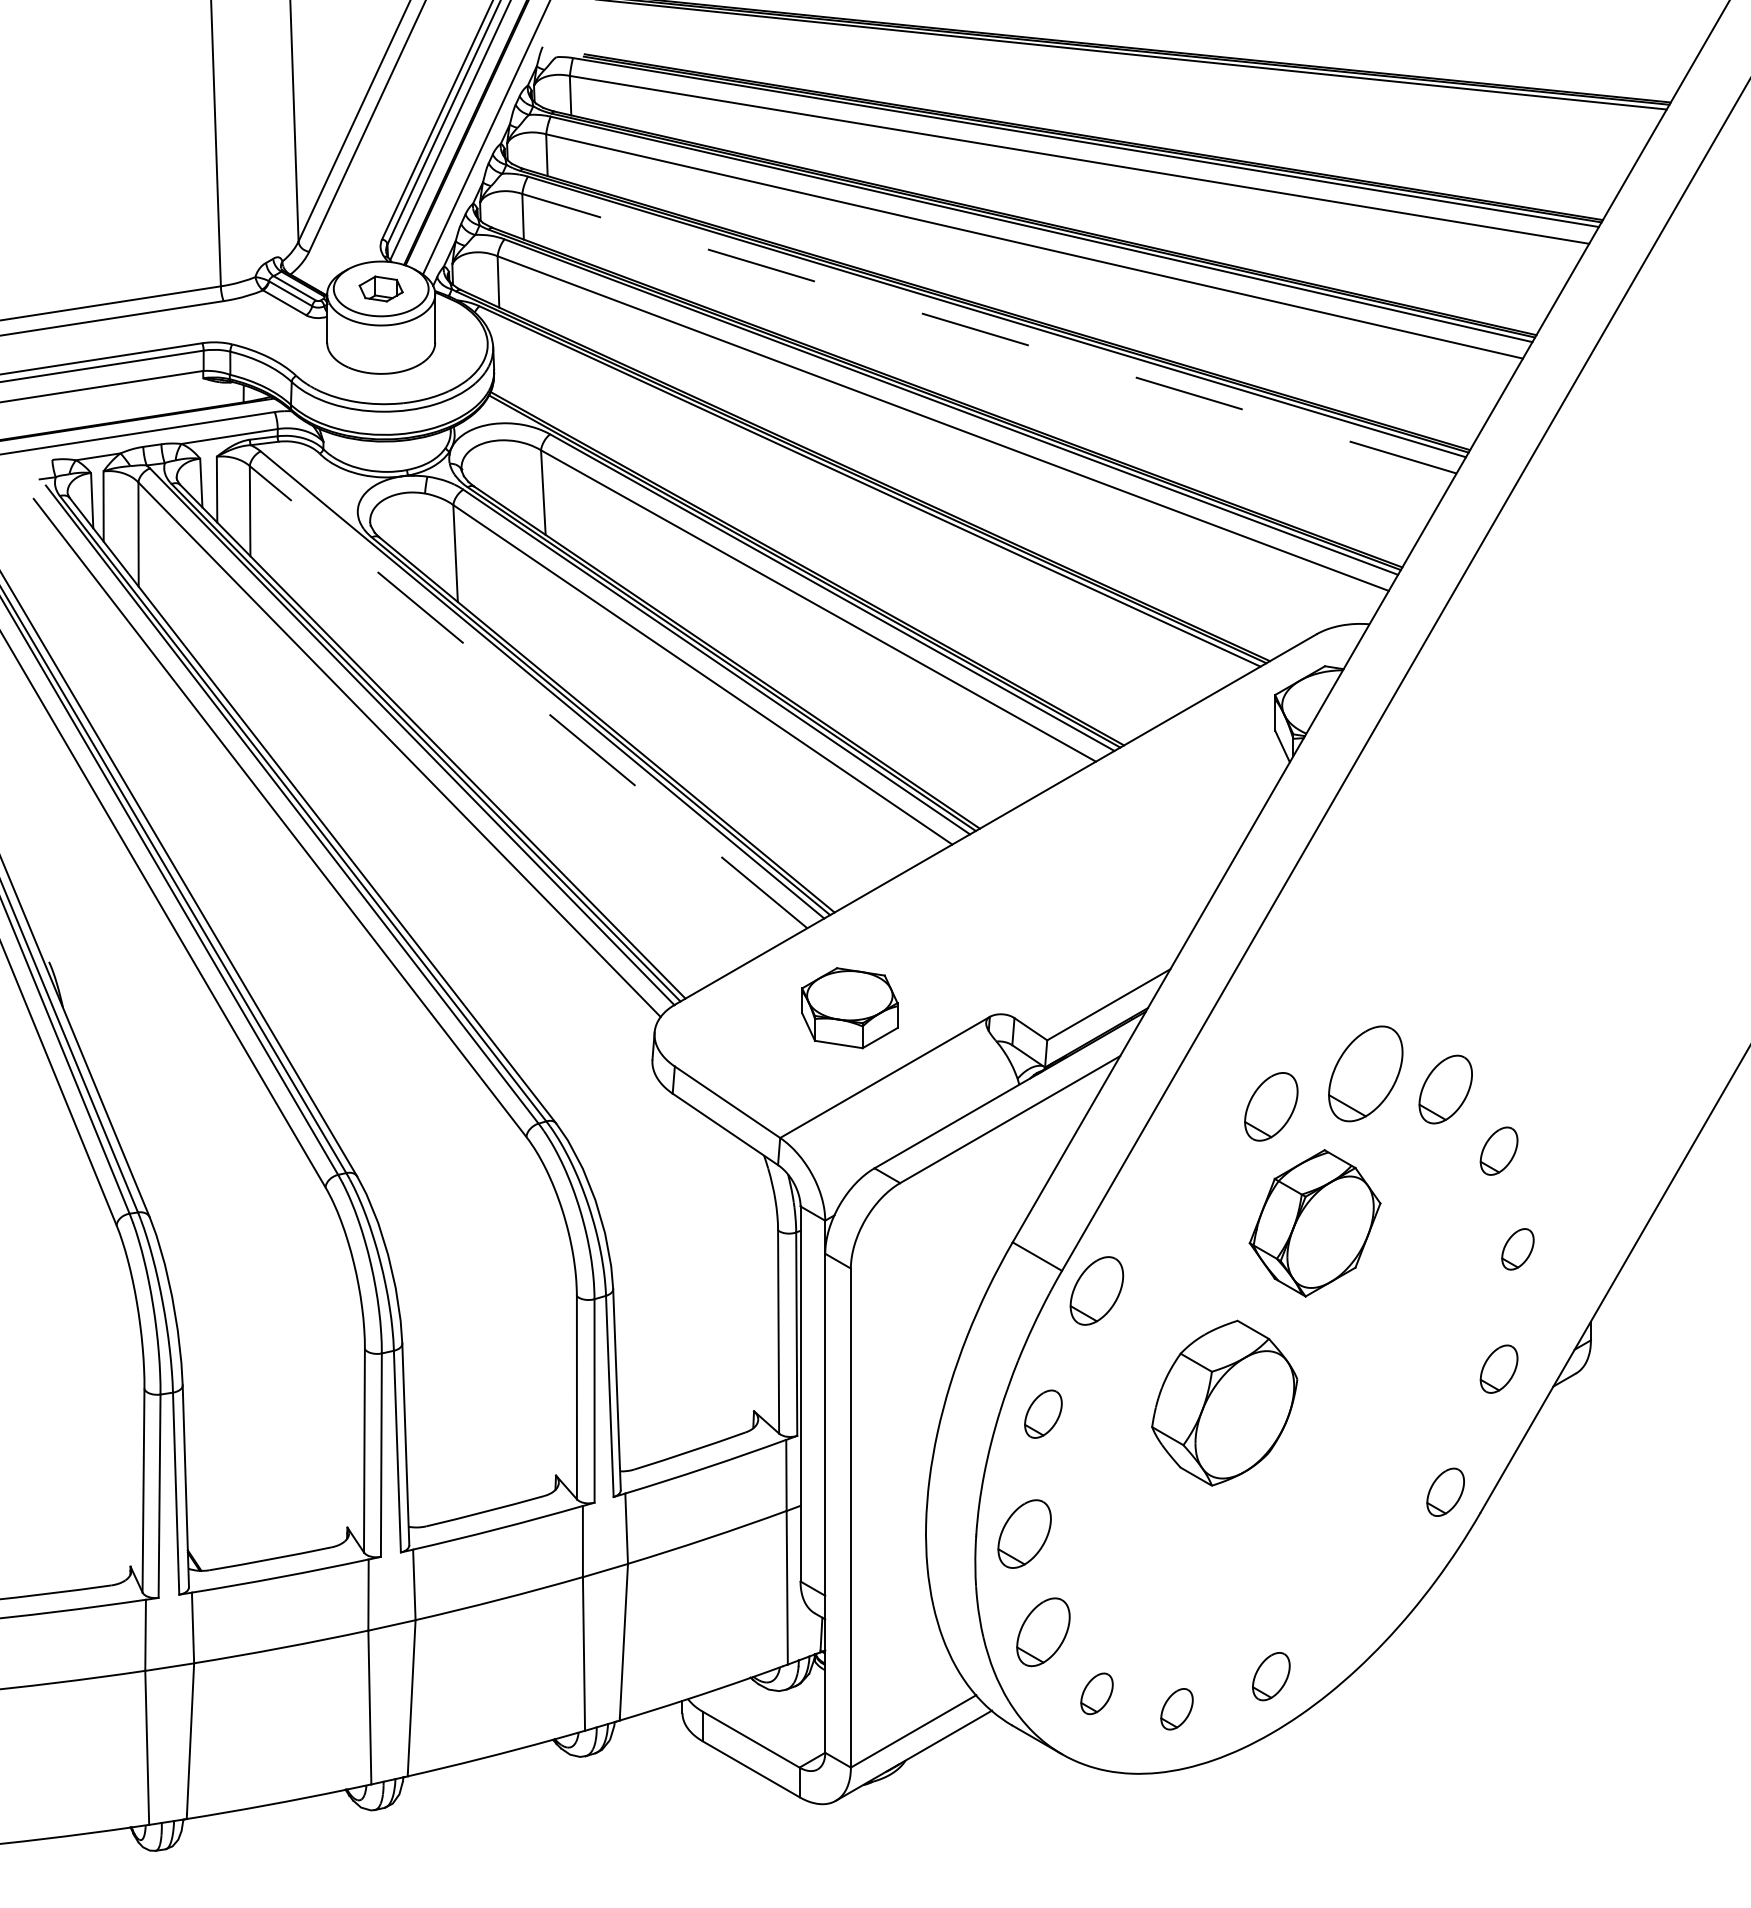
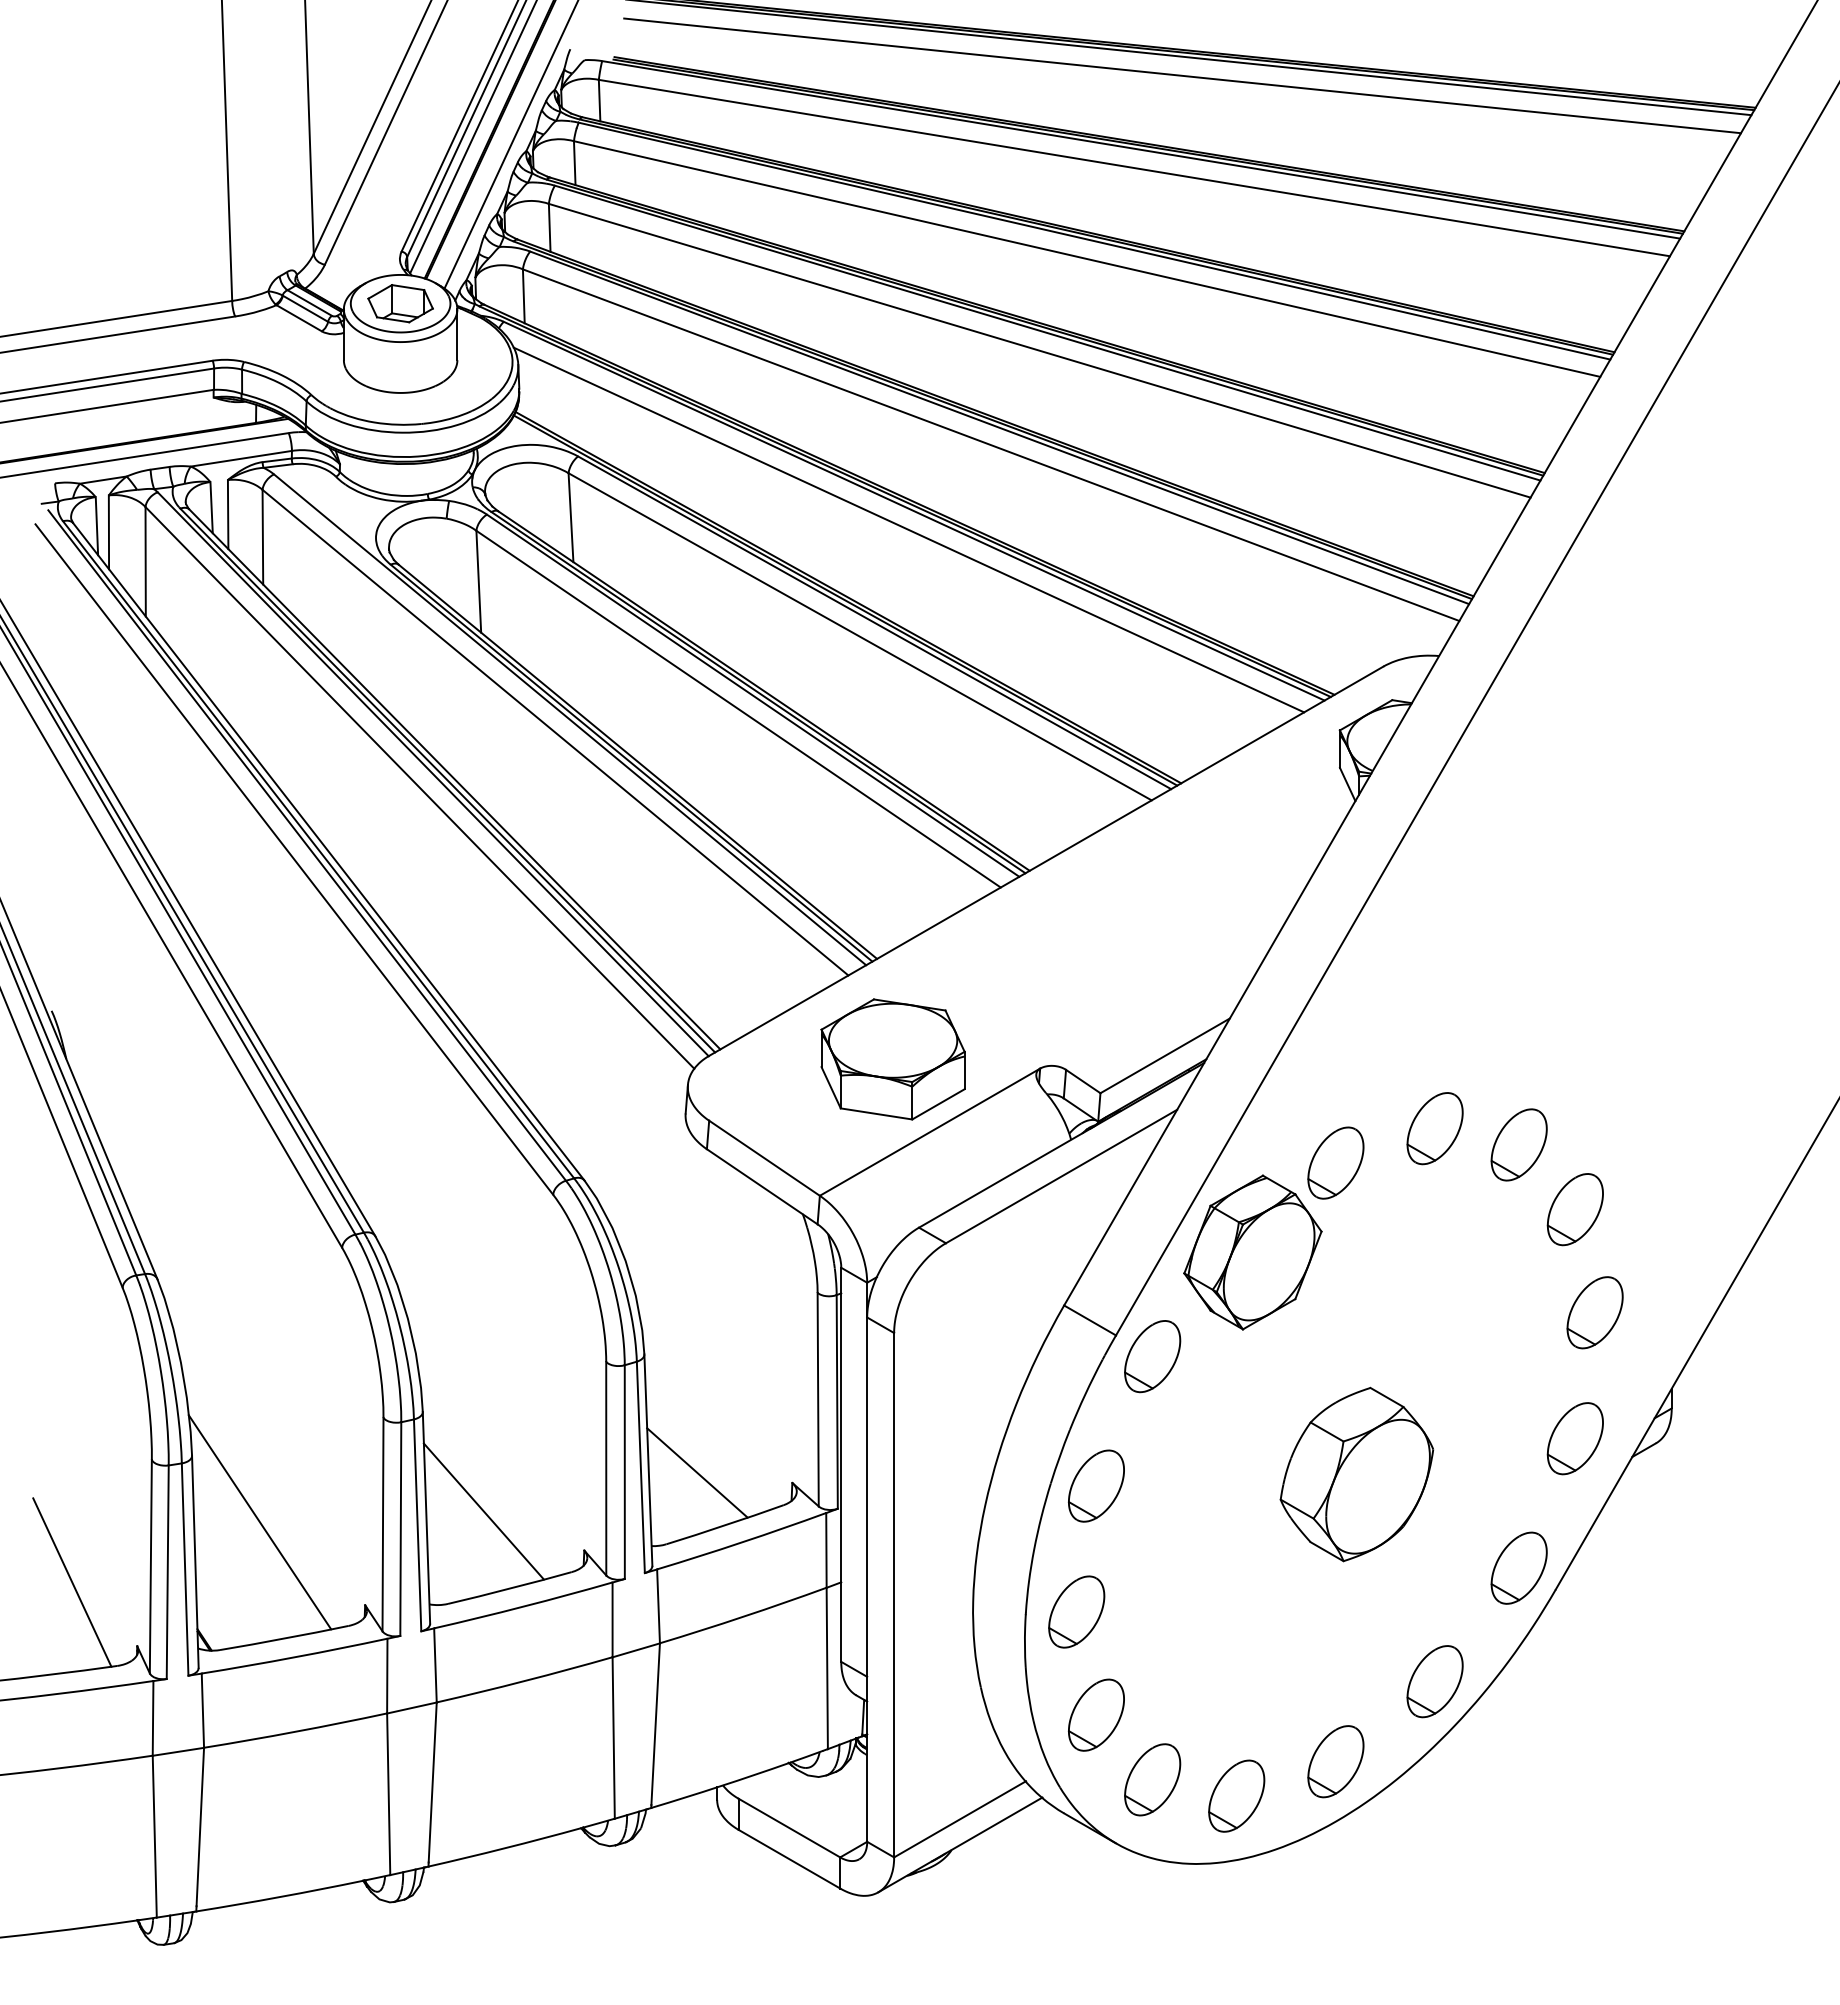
line: (1125, 71) -> (1182, 75), added
part: (381, 288) -> (400, 303), size x1.43
line: (989, 333) -> (1039, 350), dashed -> solid
line: (864, 503) -> (908, 529), added
line: (528, 697) -> (555, 732), dashed -> solid
part: (849, 1008) -> (892, 1059), size x1.43
part: (1365, 1073) -> (1434, 1128), size x0.71
part: (1498, 1151) -> (1574, 1209), size x1.43
part: (1314, 1223) -> (1252, 1252), moved
part: (1517, 1249) -> (1594, 1312), size x1.67
part: (1498, 1368) -> (1574, 1438), size x1.43
line: (663, 1401) -> (697, 1472), added
part: (1224, 1403) -> (1356, 1474), moved
part: (1043, 1413) -> (1096, 1485), size x1.43
line: (460, 1438) -> (483, 1511), added
line: (246, 1448) -> (259, 1522), added
part: (1445, 1491) -> (1518, 1567), size x1.43
line: (68, 1505) -> (72, 1582), added
part: (1365, 1600) -> (1434, 1681), added
part: (1270, 1676) -> (1335, 1761), size x1.43
part: (1096, 1693) -> (1152, 1779), size x1.67
part: (1176, 1708) -> (1236, 1795), size x1.67

